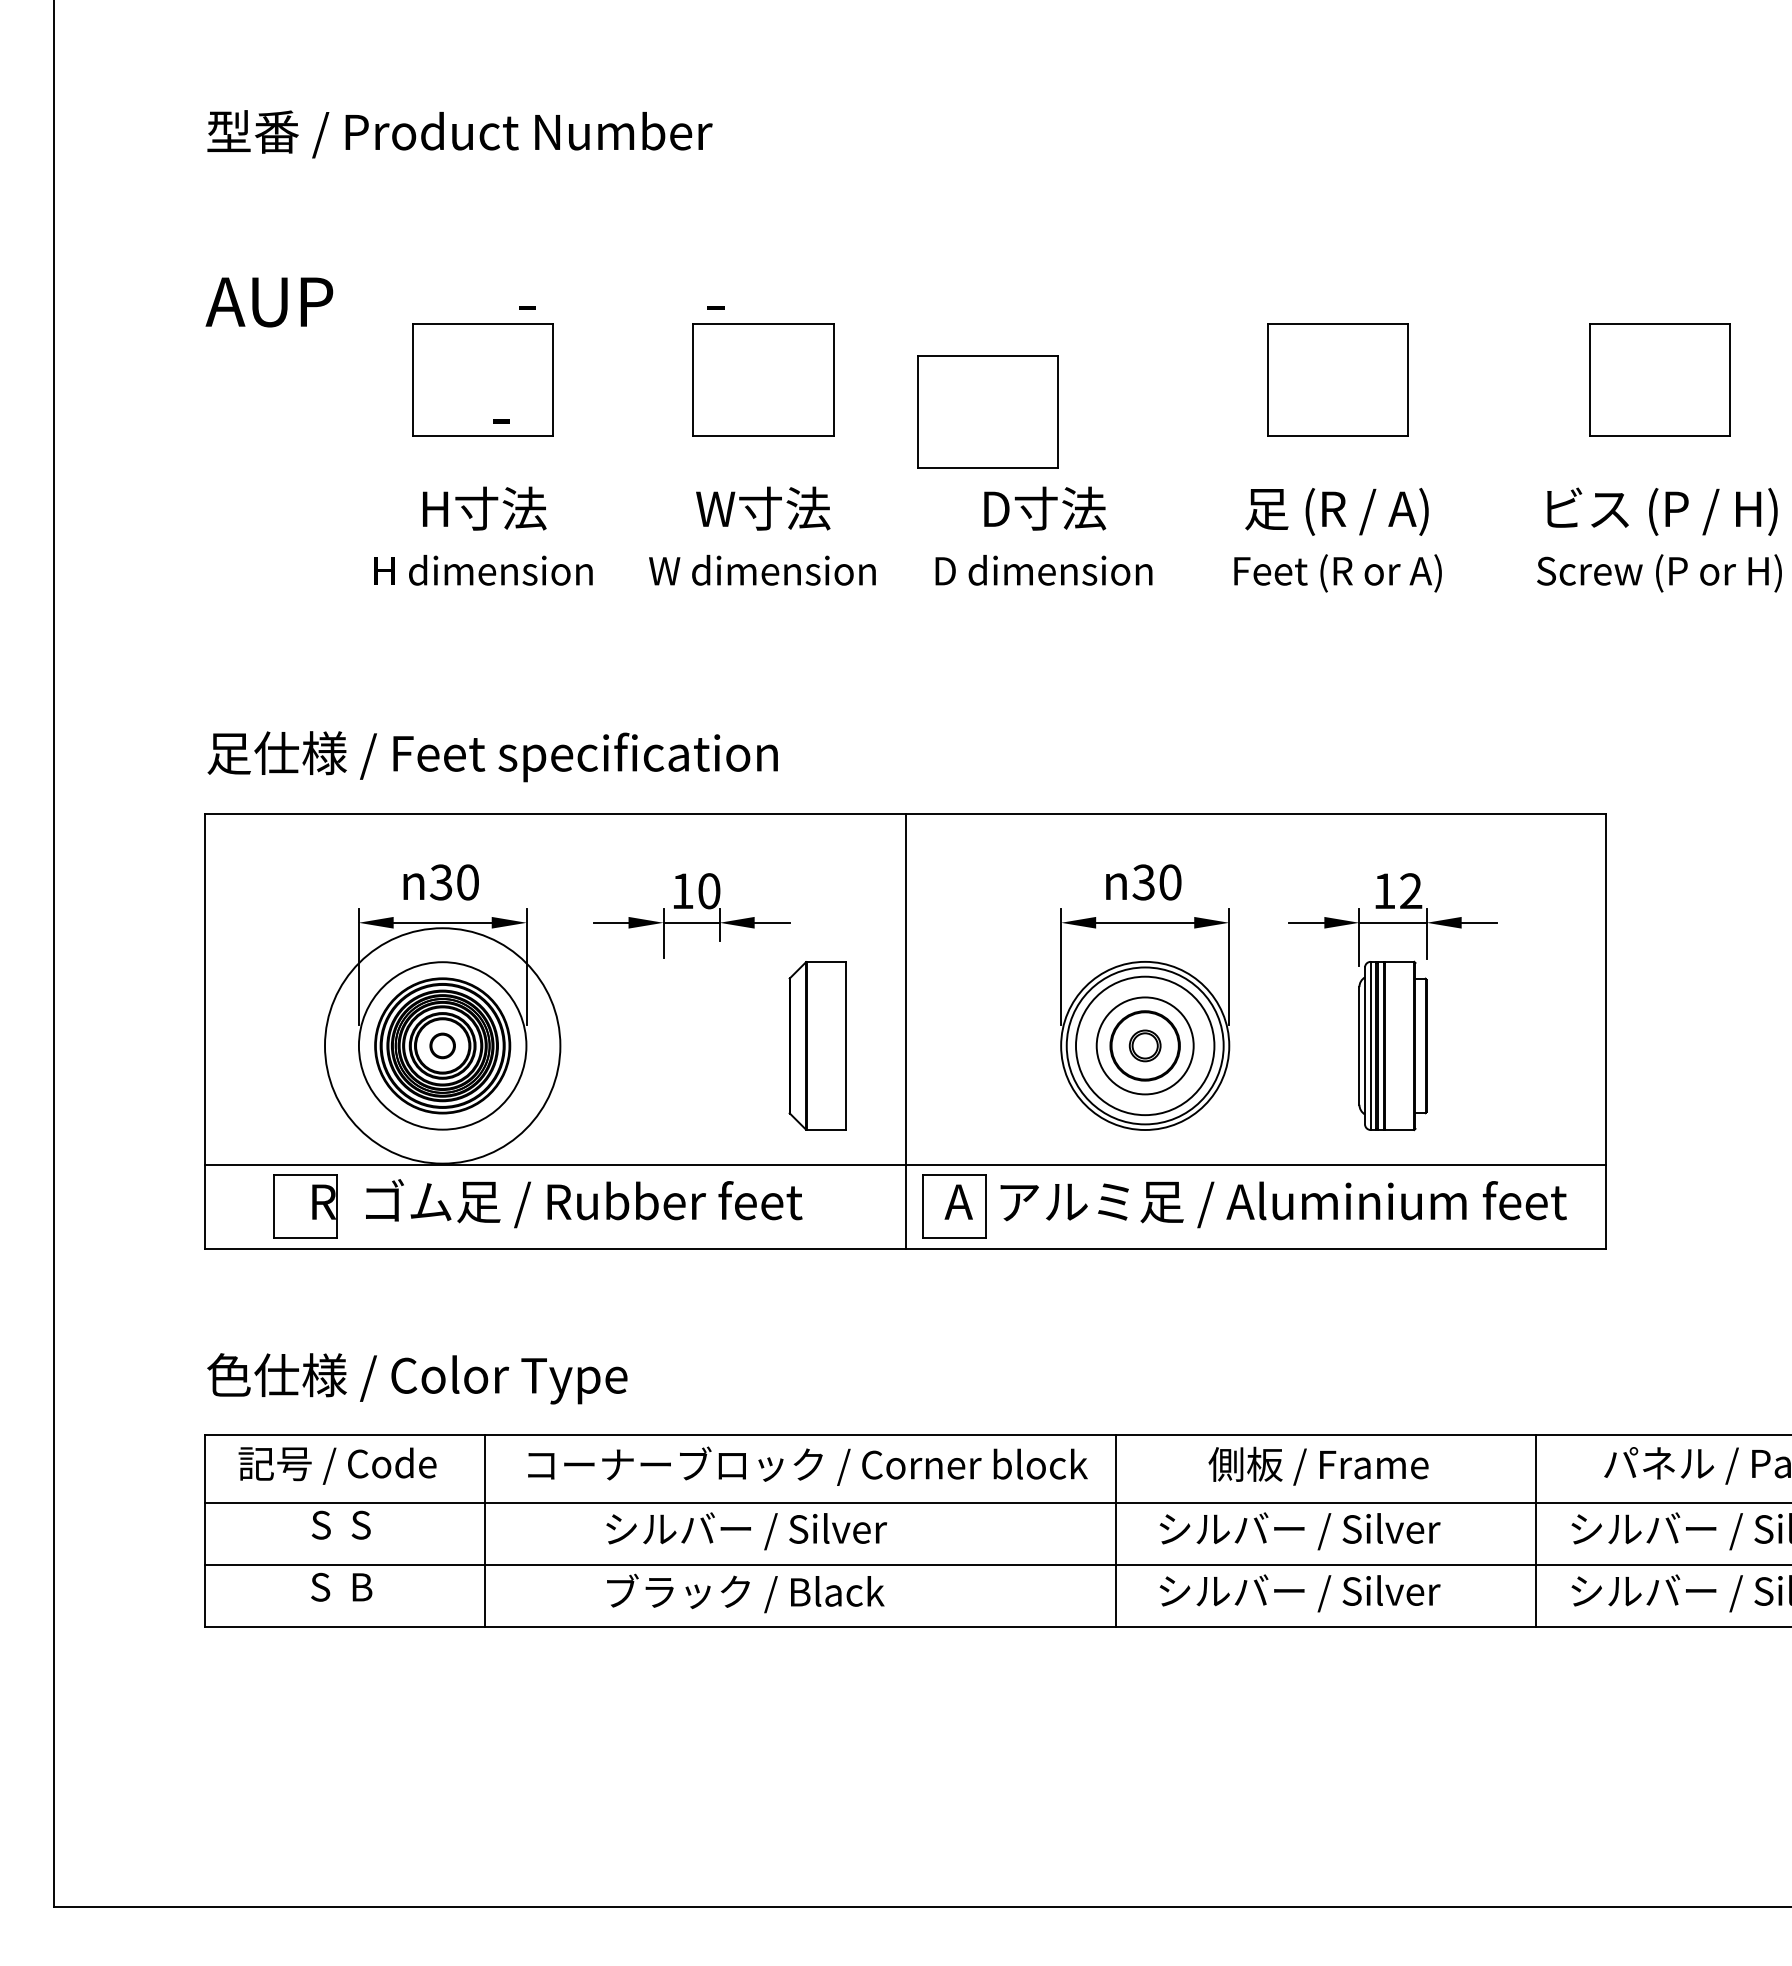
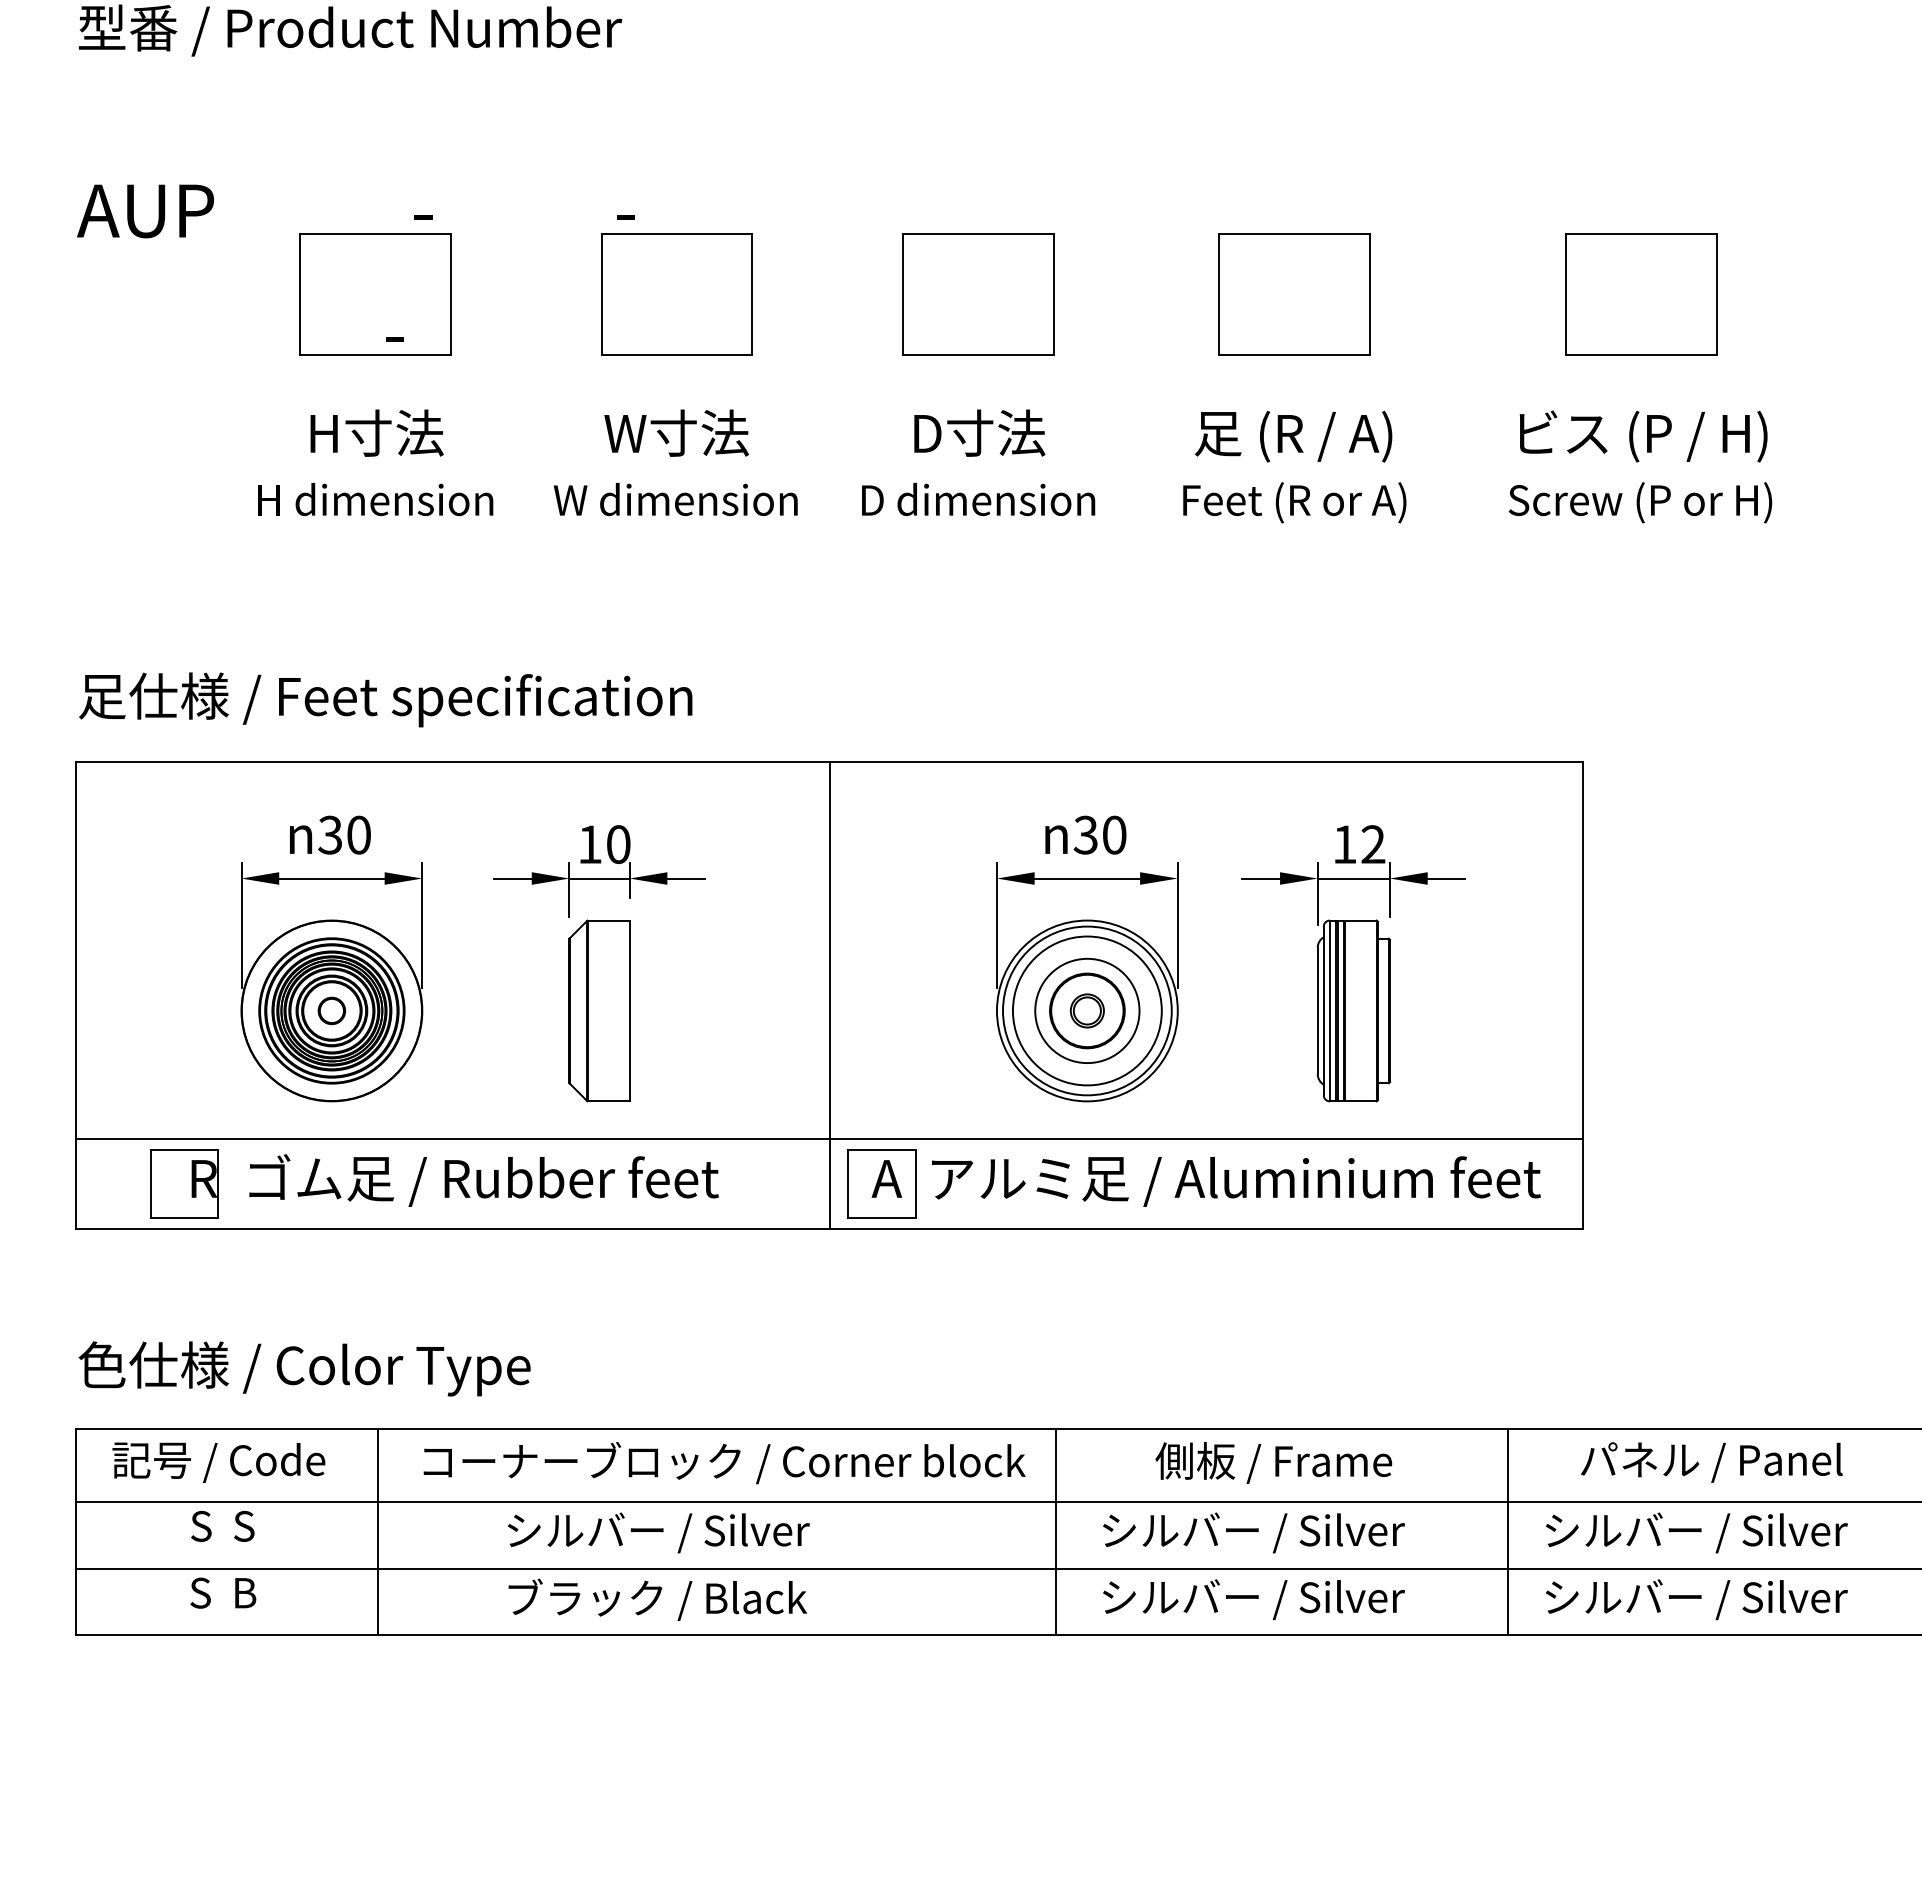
part: (987, 411) -> (978, 294), moved
circle: (442, 1045) -> (331, 1010), size x0.71
part: (817, 1045) -> (599, 1010), moved

